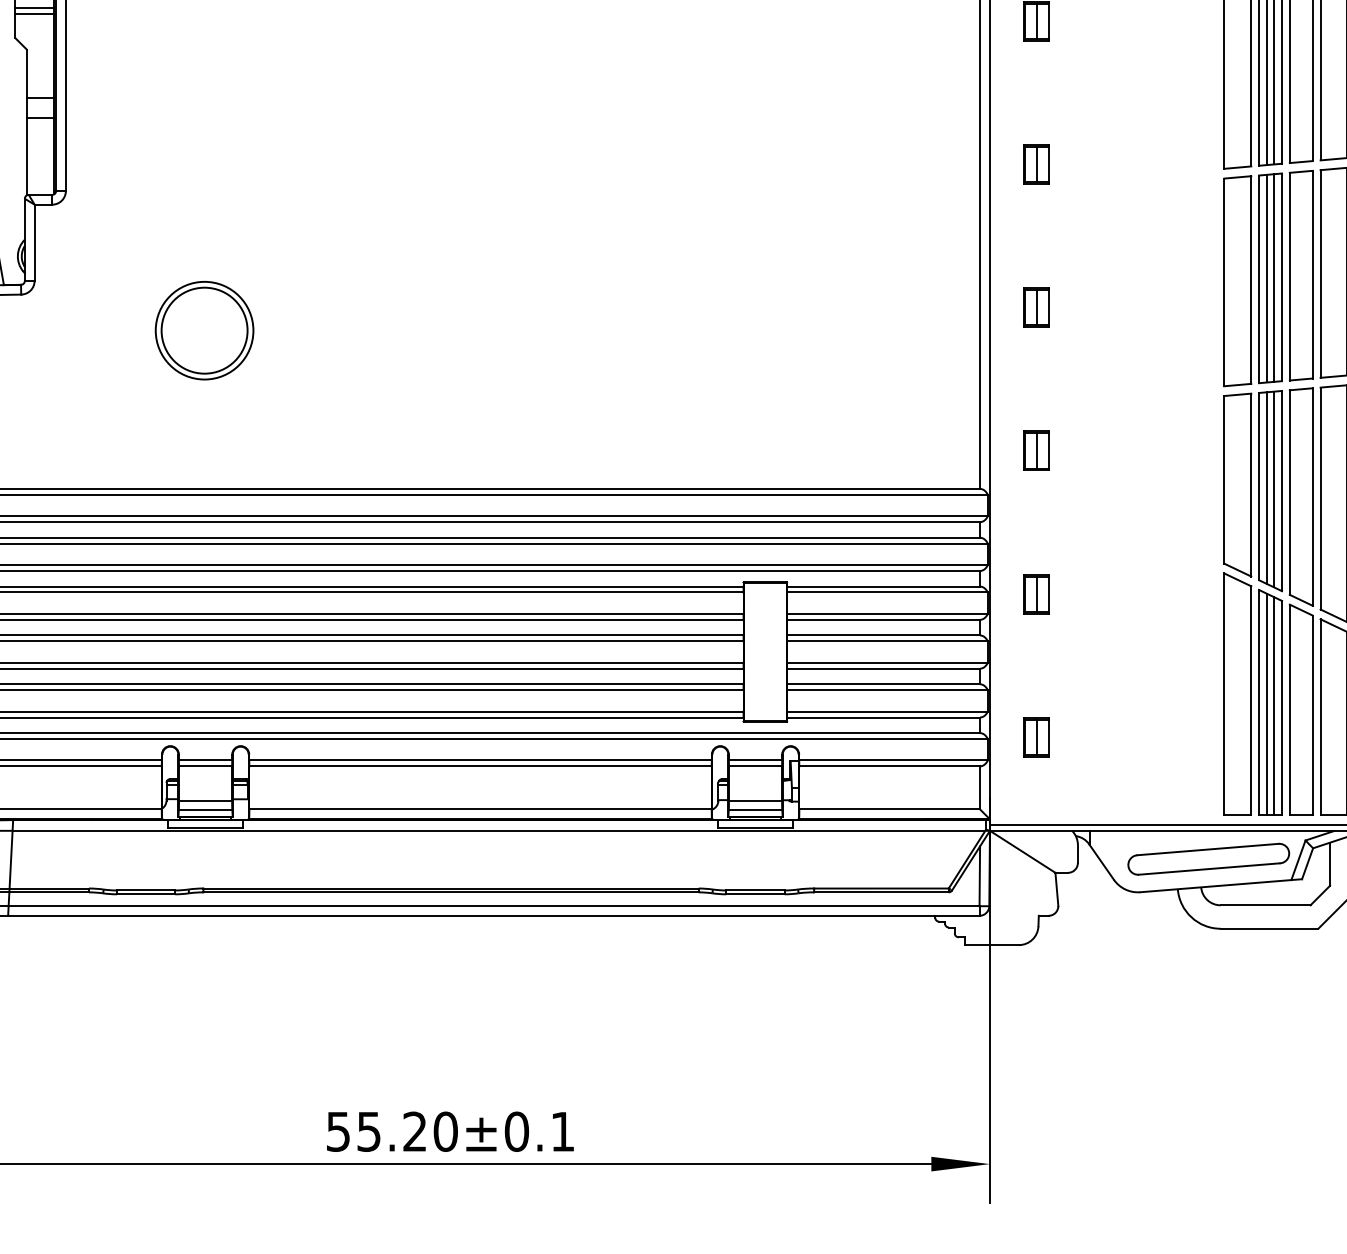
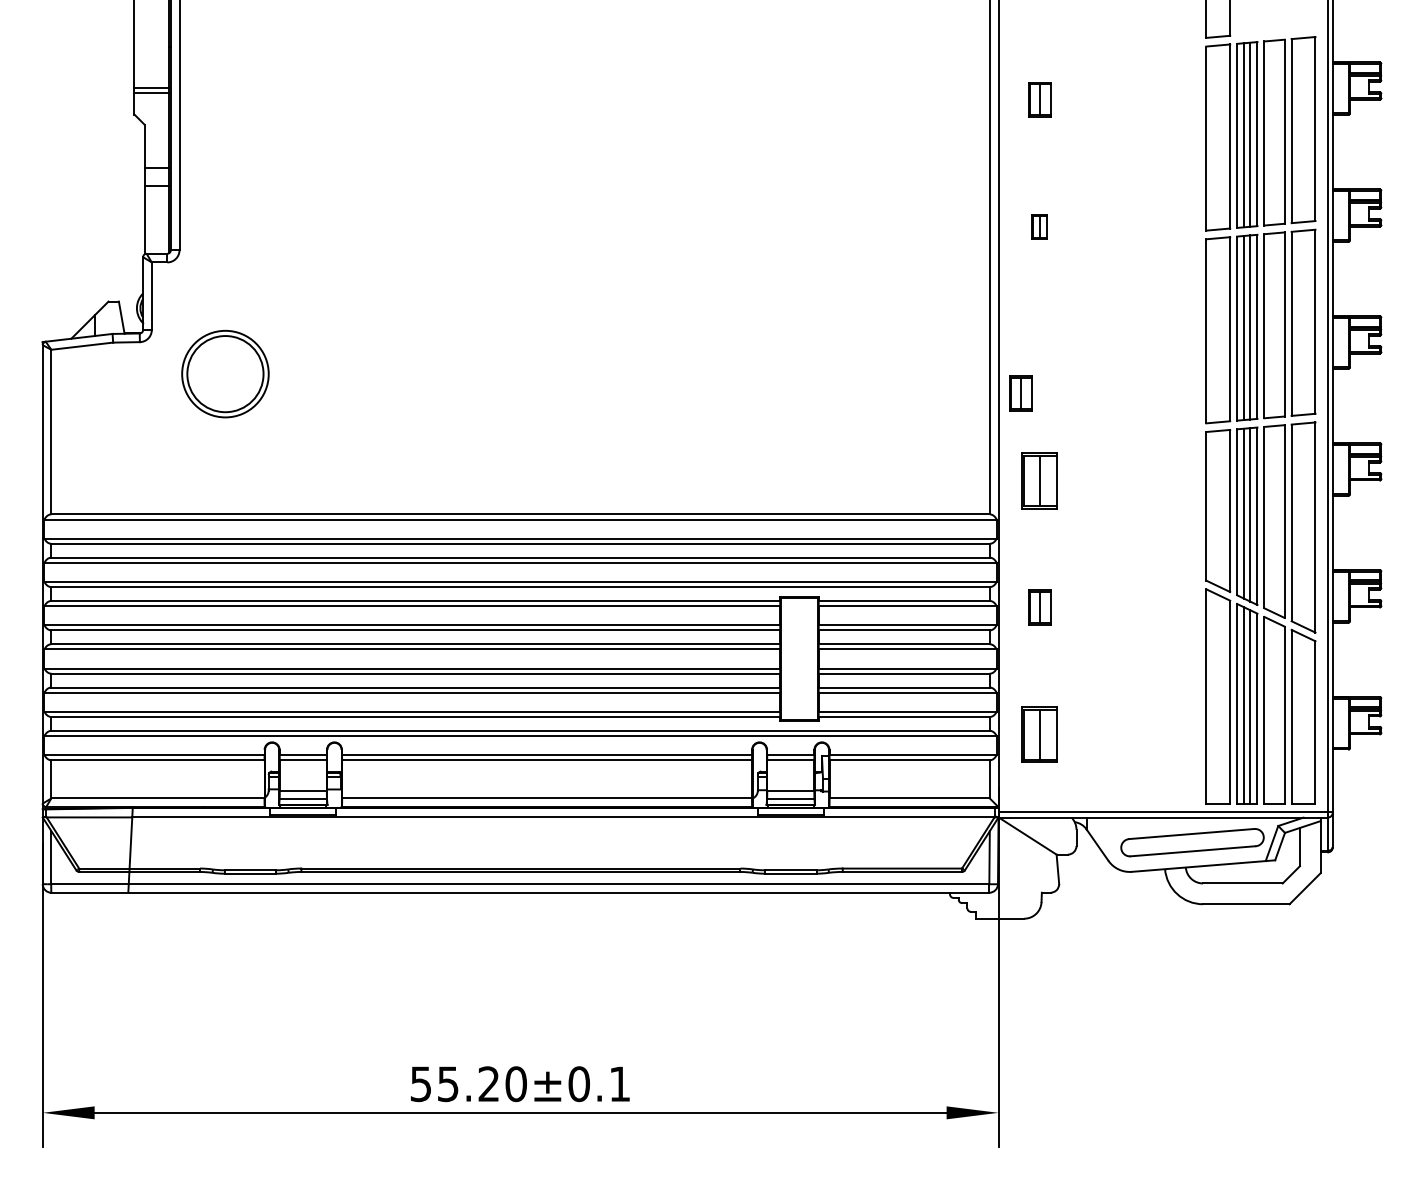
part: (1036, 164) -> (1039, 226), size x0.7
part: (1036, 307) -> (1020, 393), moved
part: (204, 329) -> (225, 373), moved
part: (1036, 450) -> (1039, 480), size x1.6
part: (1036, 737) -> (1039, 734), size x1.6

